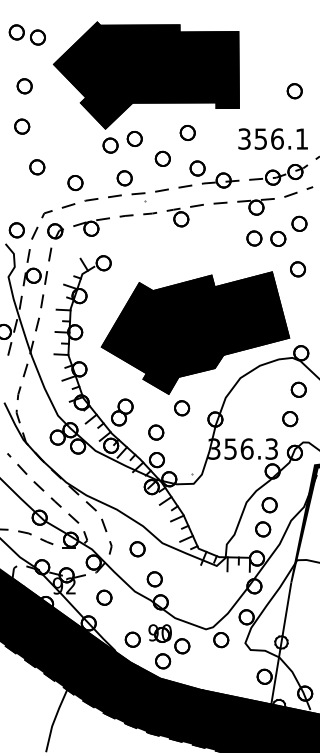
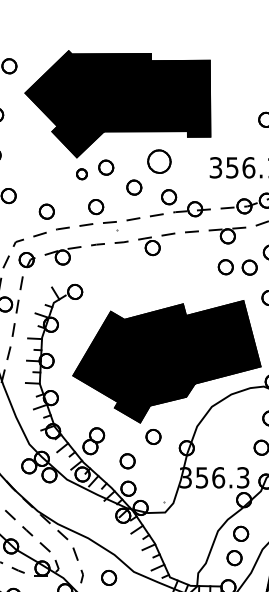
part: (187, 132) -> (158, 161), size x1.6
part: (110, 145) -> (81, 174), size x0.7

